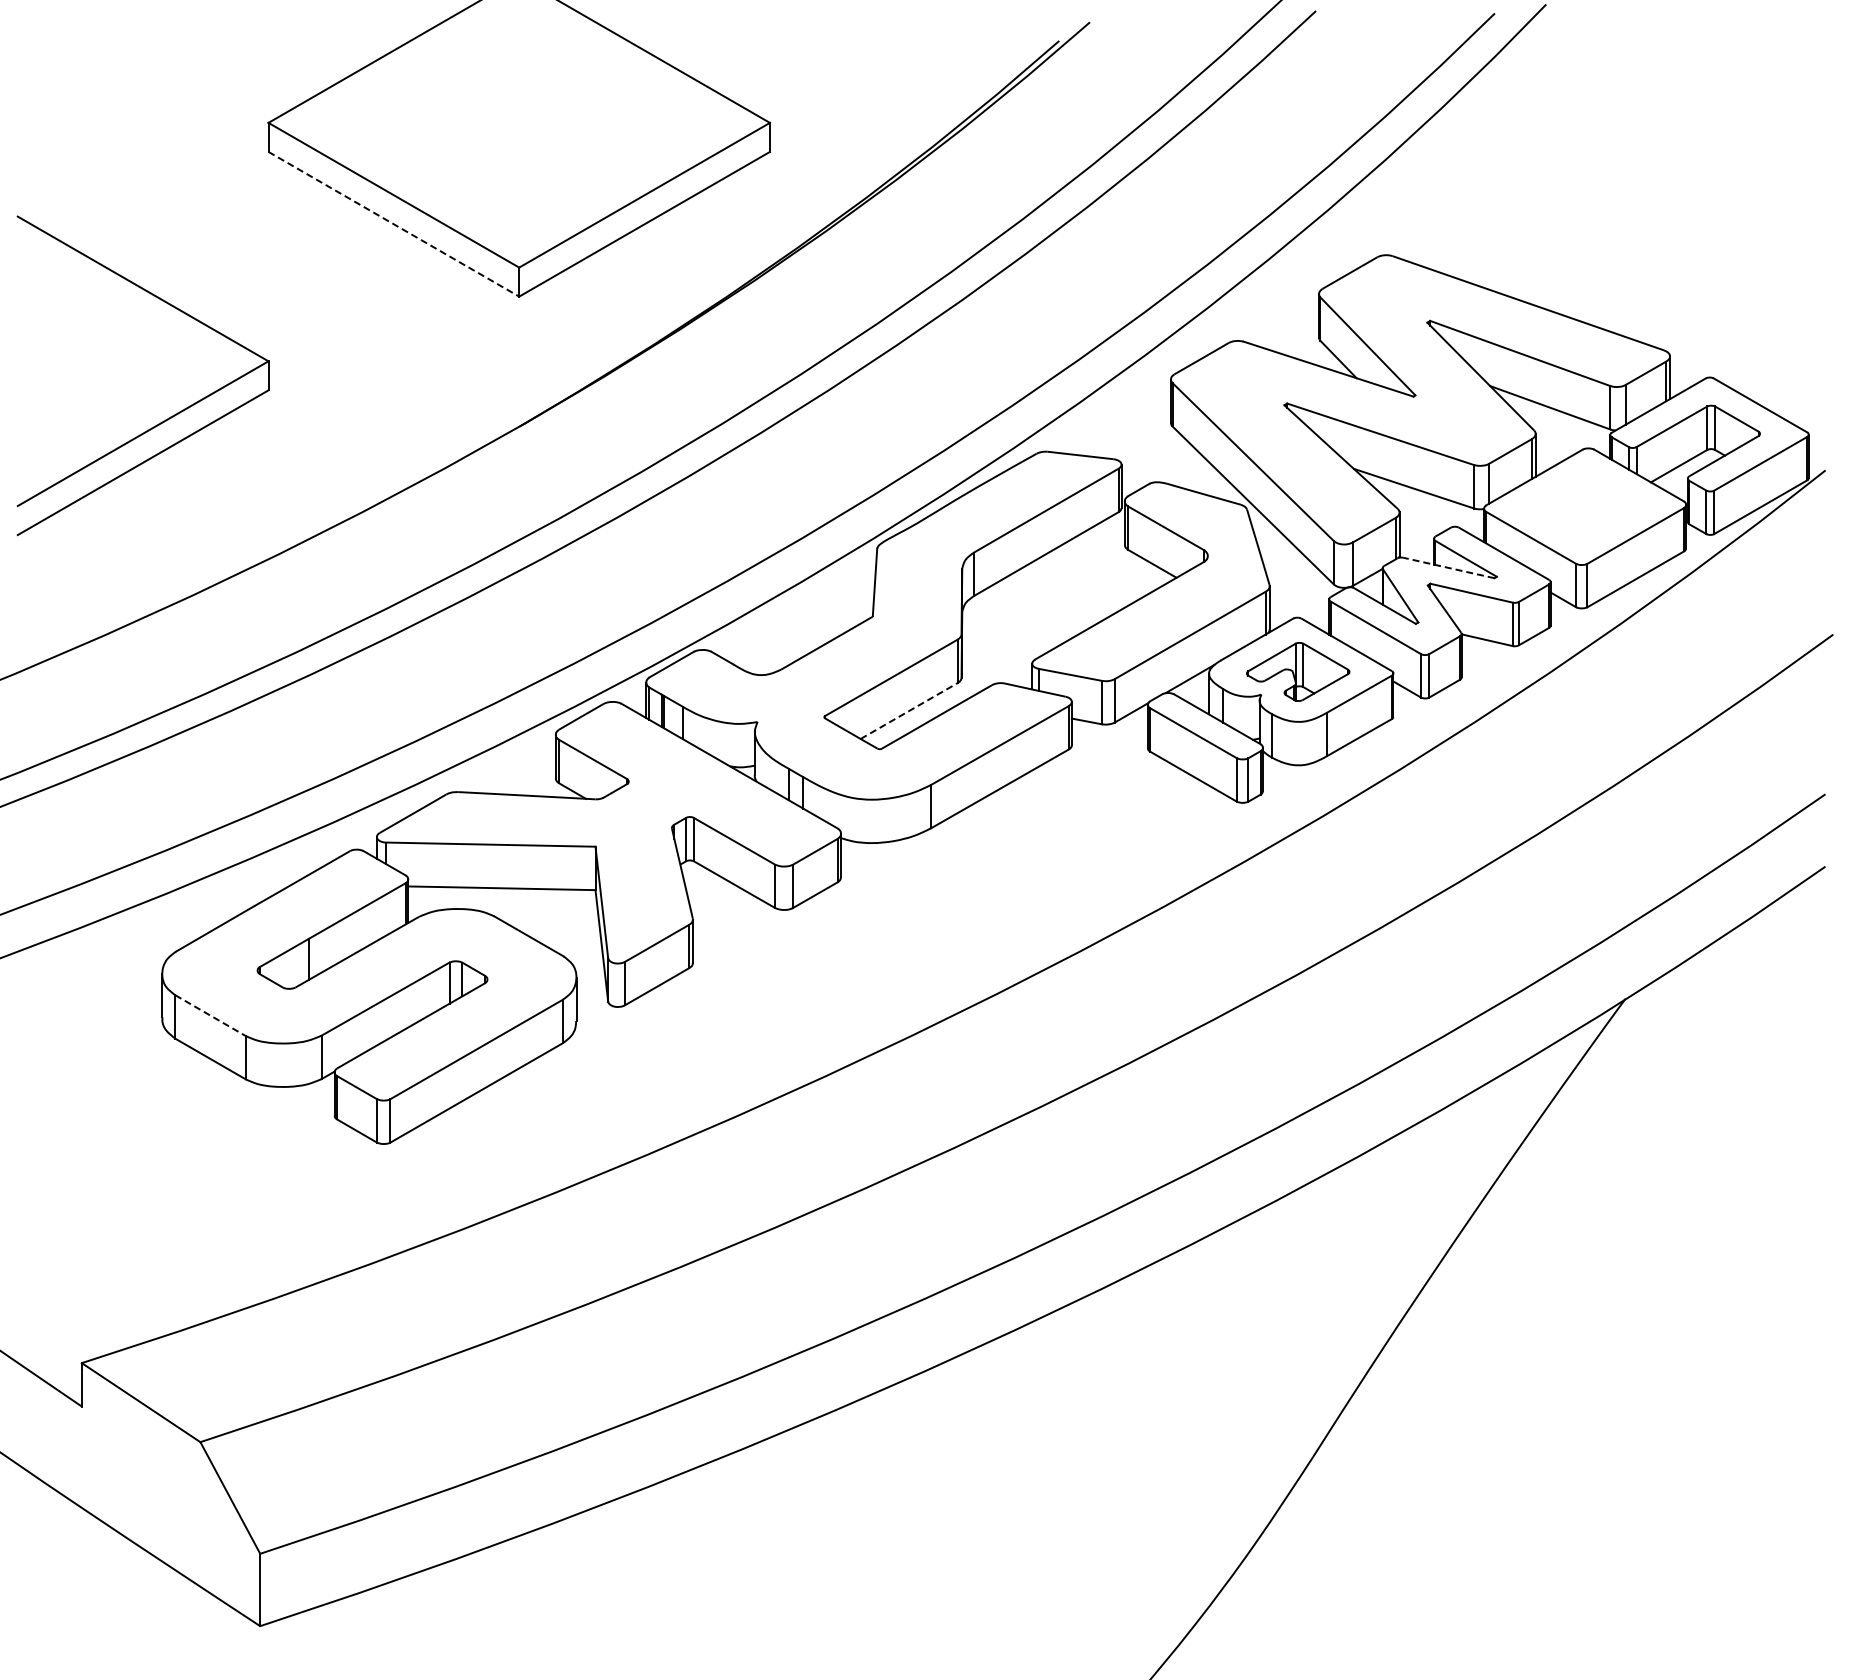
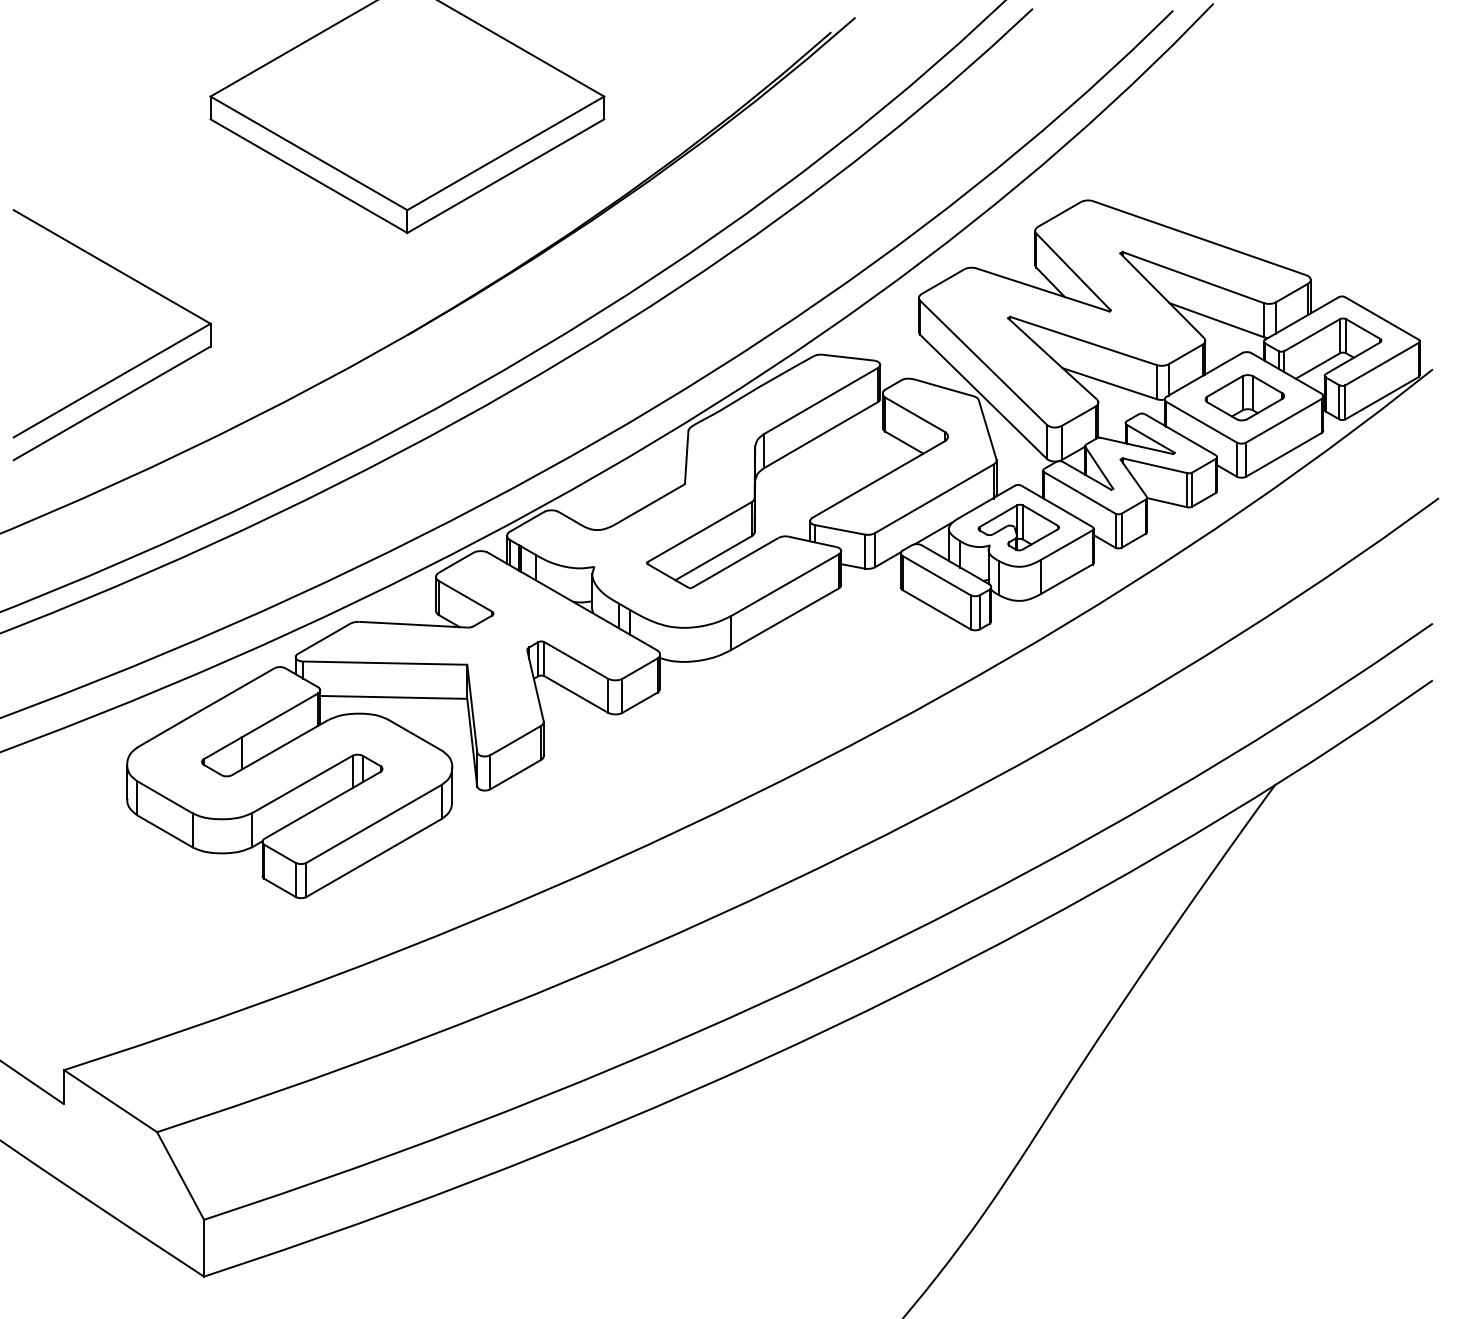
line: (393, 224) -> (308, 176), dashed -> solid
part: (170, 416) -> (133, 367), moved
part: (1585, 506) -> (1244, 397), added
line: (1448, 567) -> (1136, 445), dashed -> solid
line: (909, 710) -> (713, 557), dashed -> solid
line: (210, 1015) -> (165, 797), dashed -> solid

